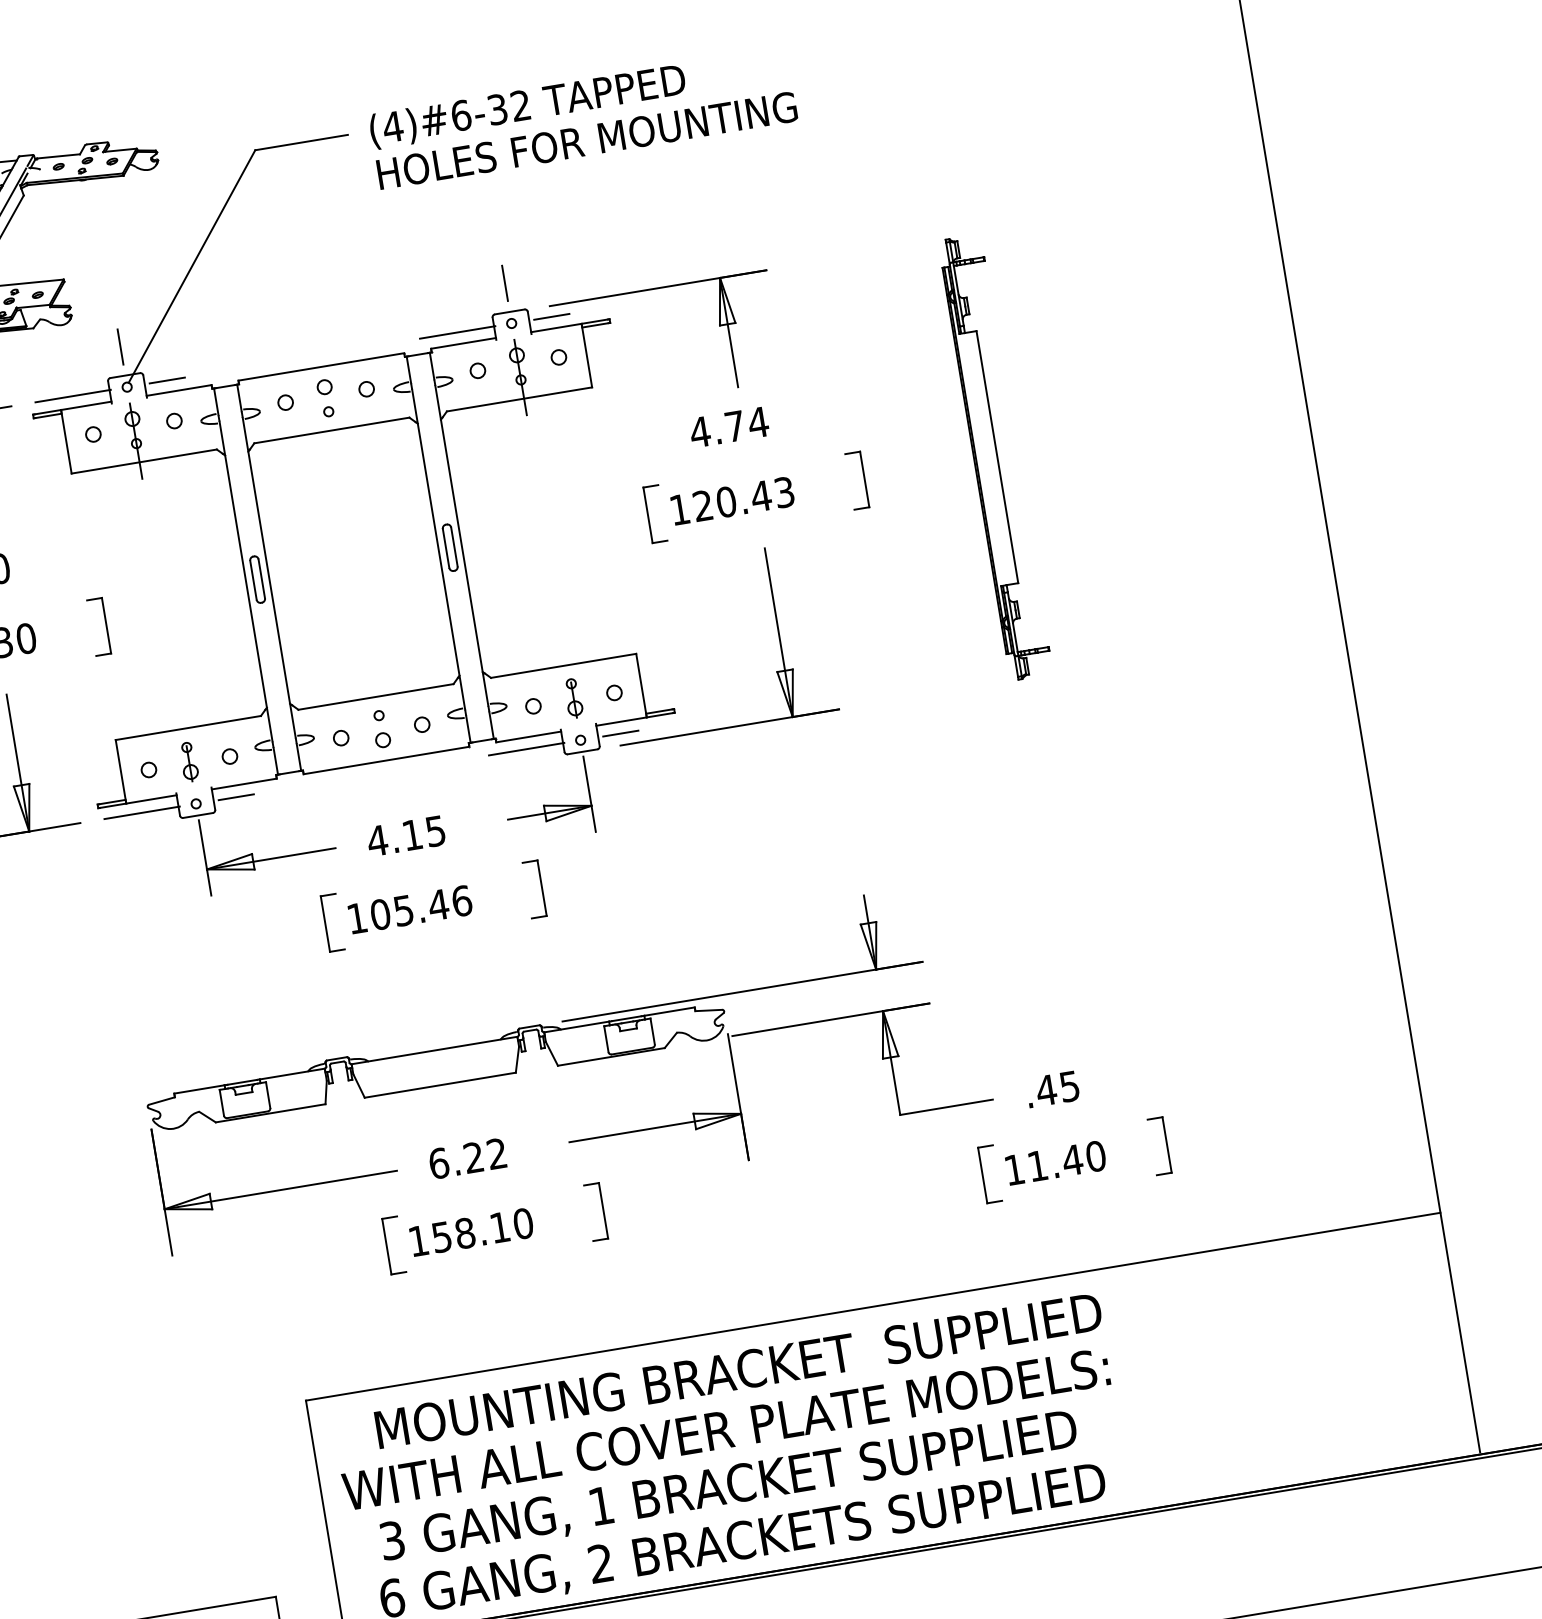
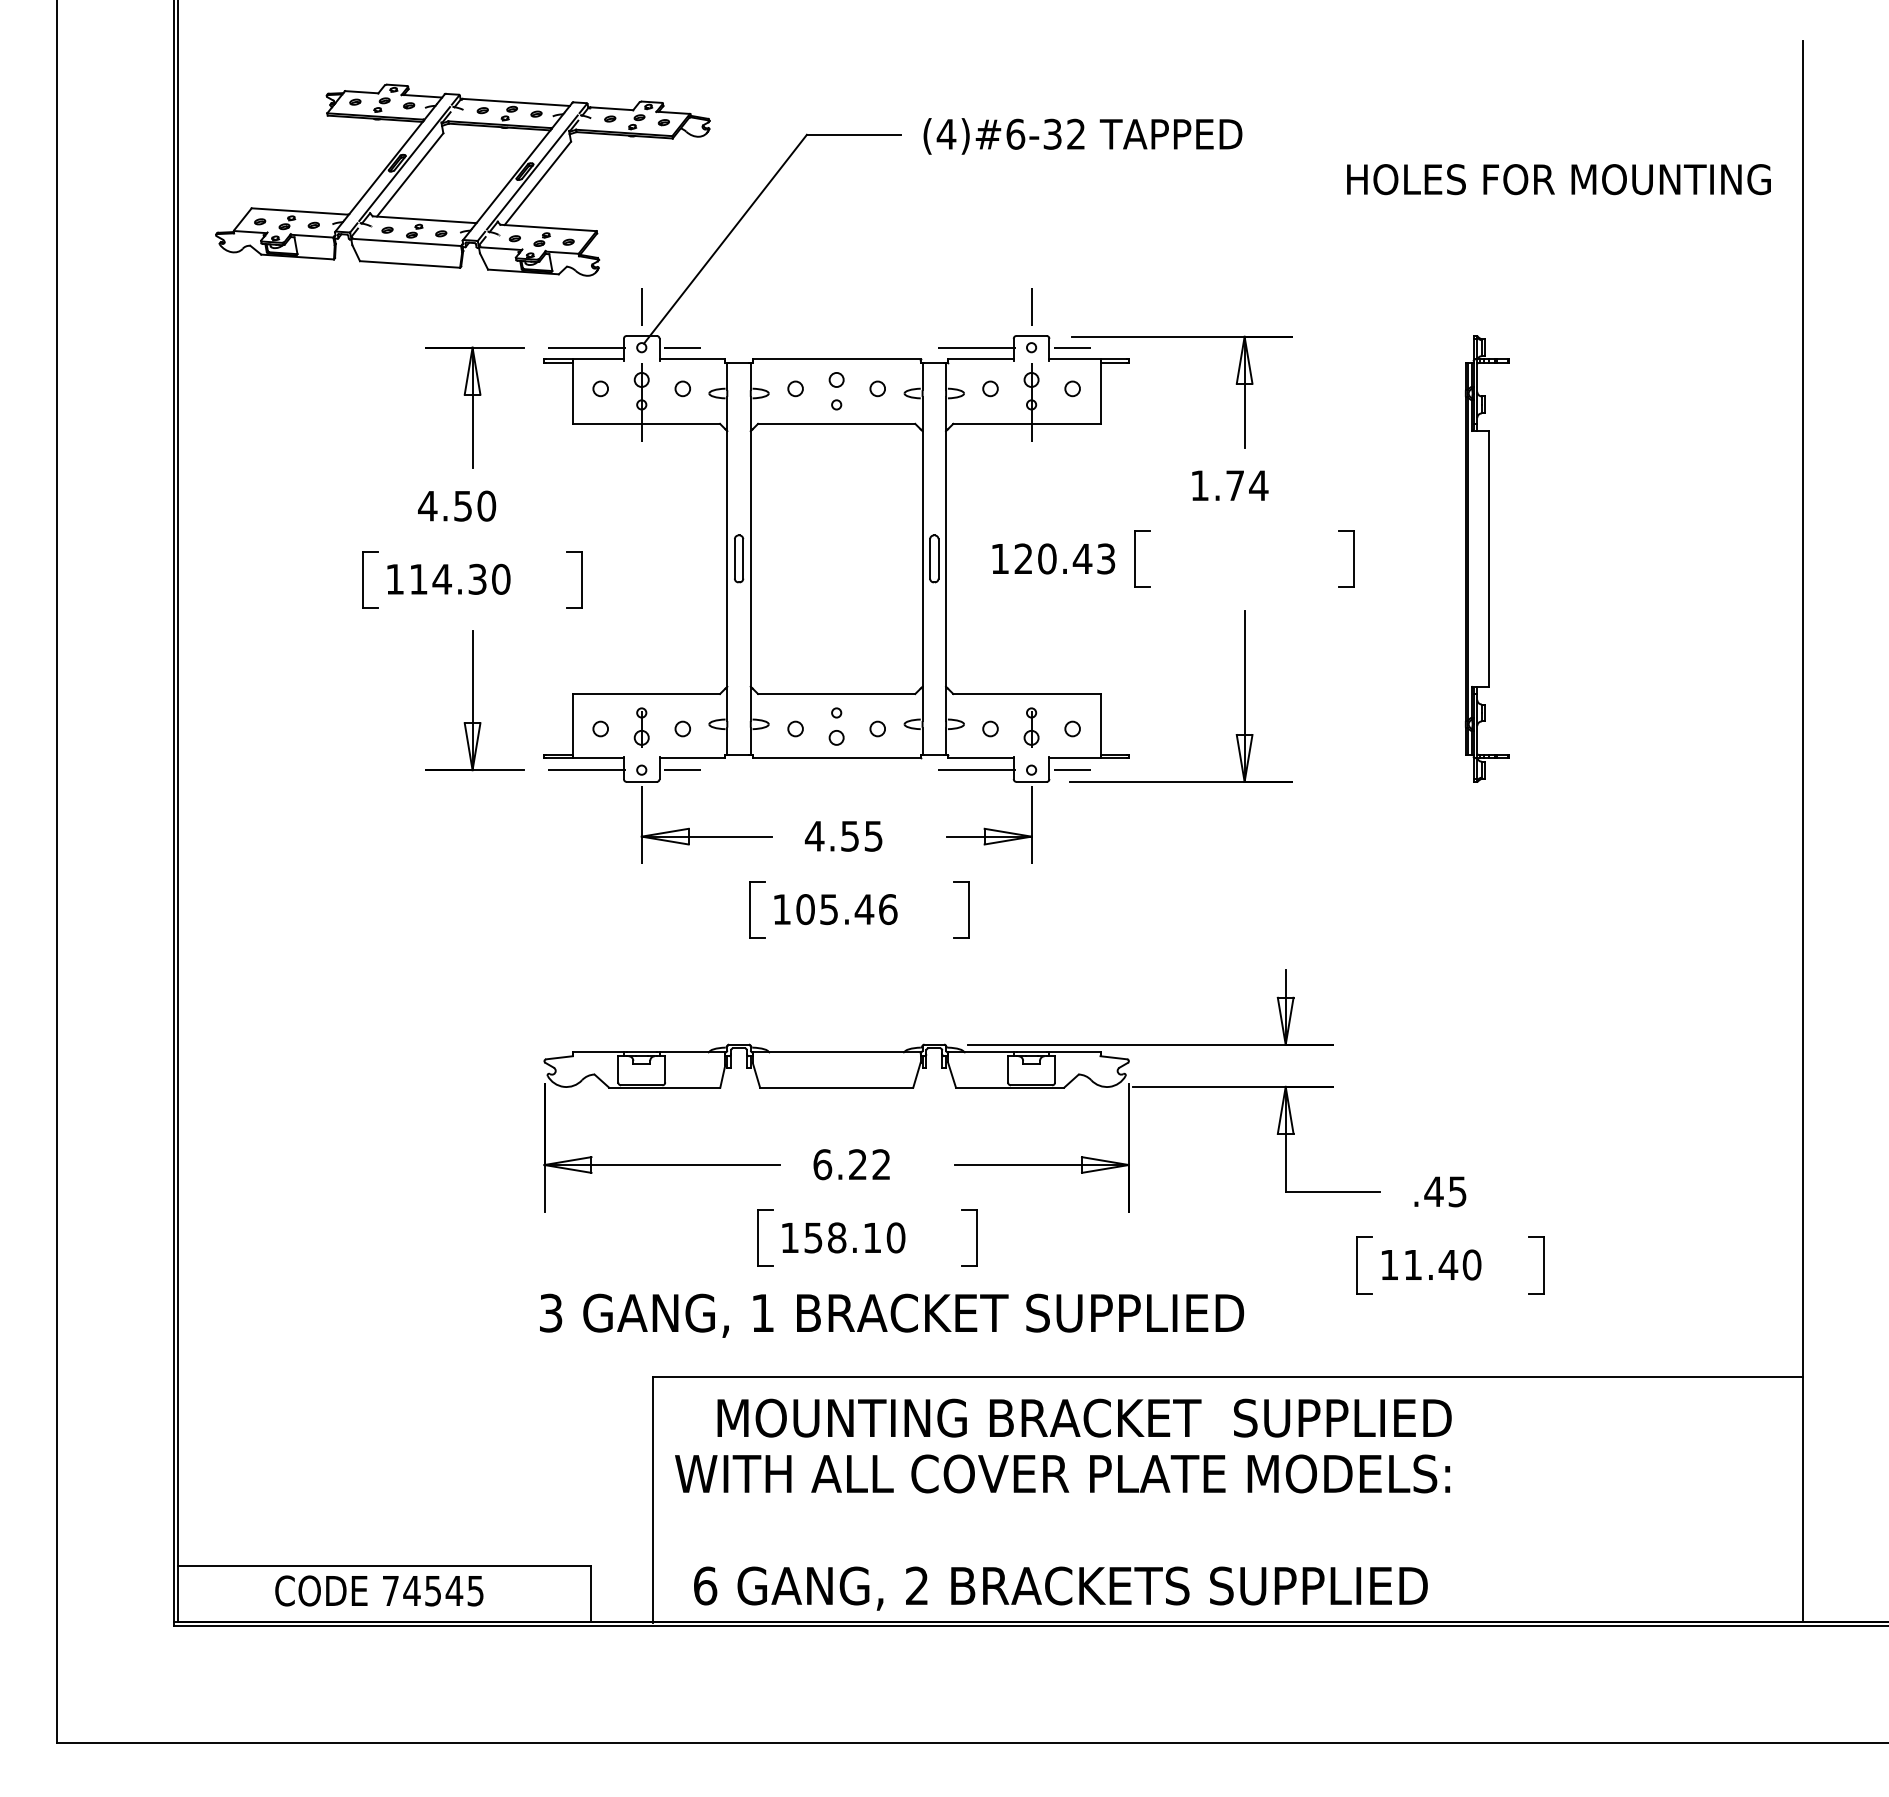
text: (586, 140) -> (1558, 179), moved
text: (699, 432) -> (1199, 485), 4.74 -> 1.74
text: (732, 500) -> (1053, 558), moved
text: (411, 835) -> (849, 836), 4.15 -> 4.55
text: (729, 1487) -> (892, 1315), moved

